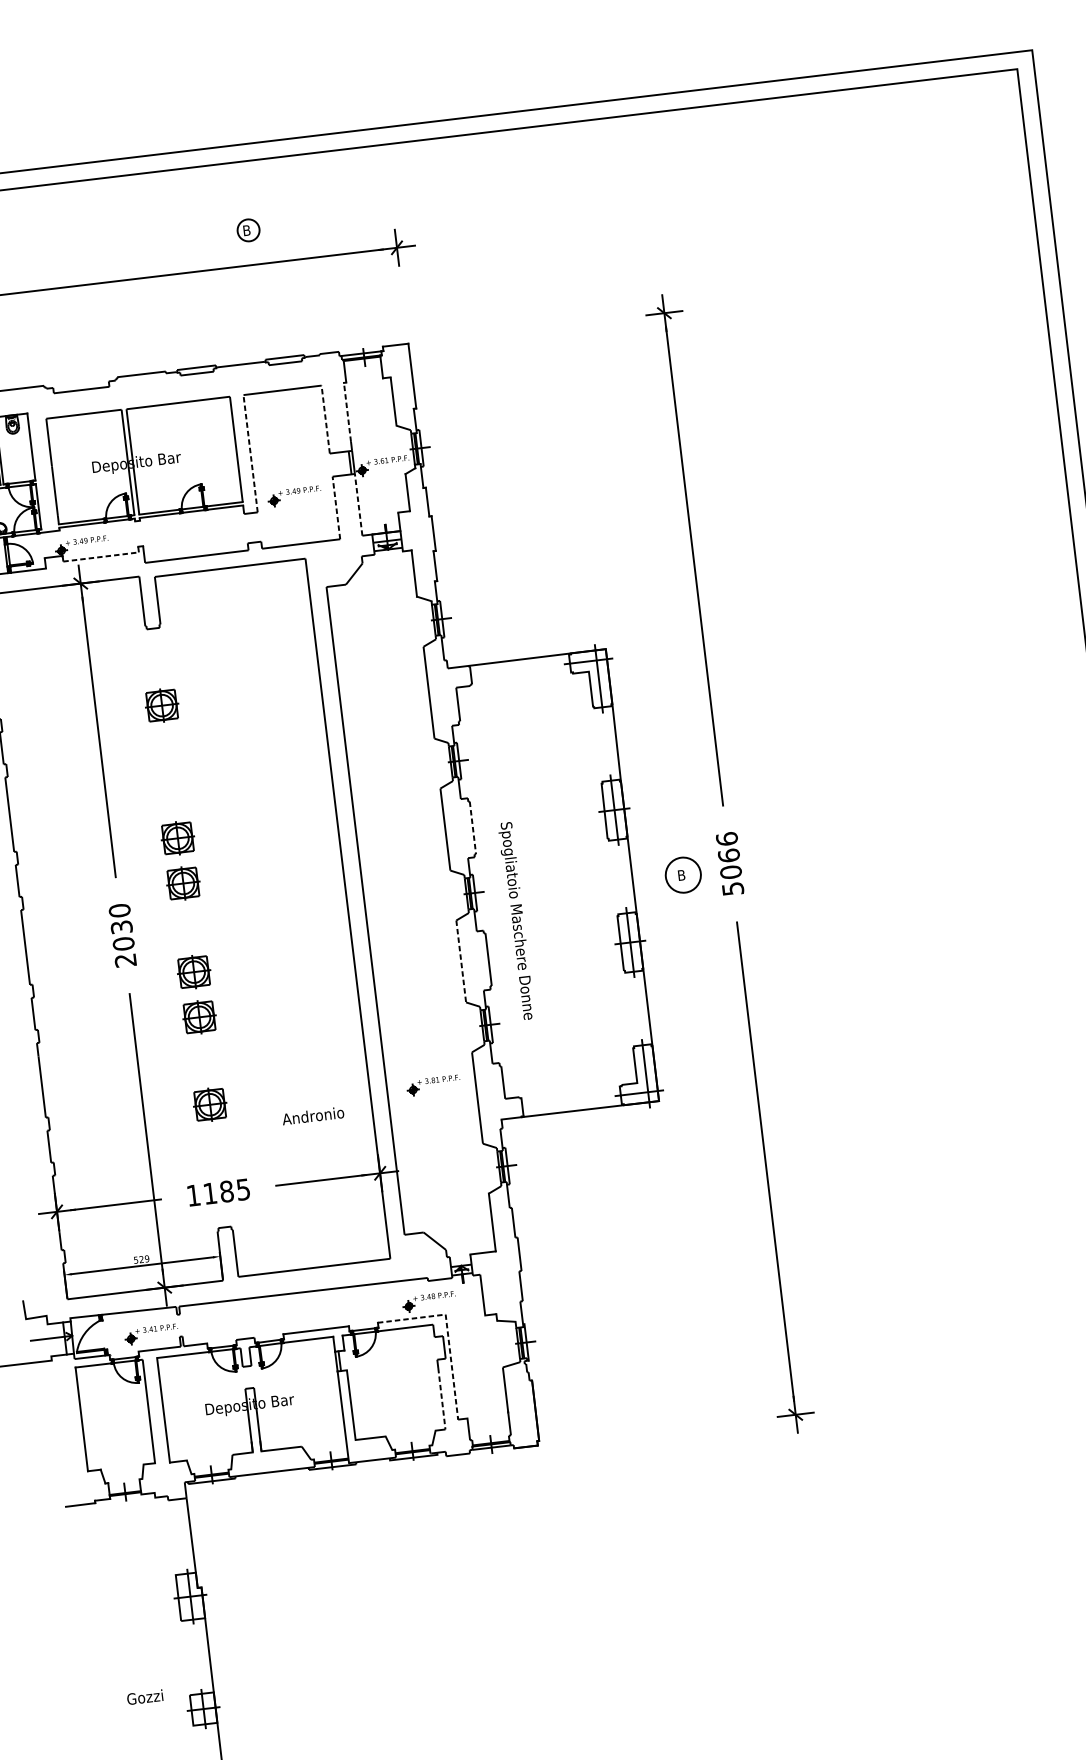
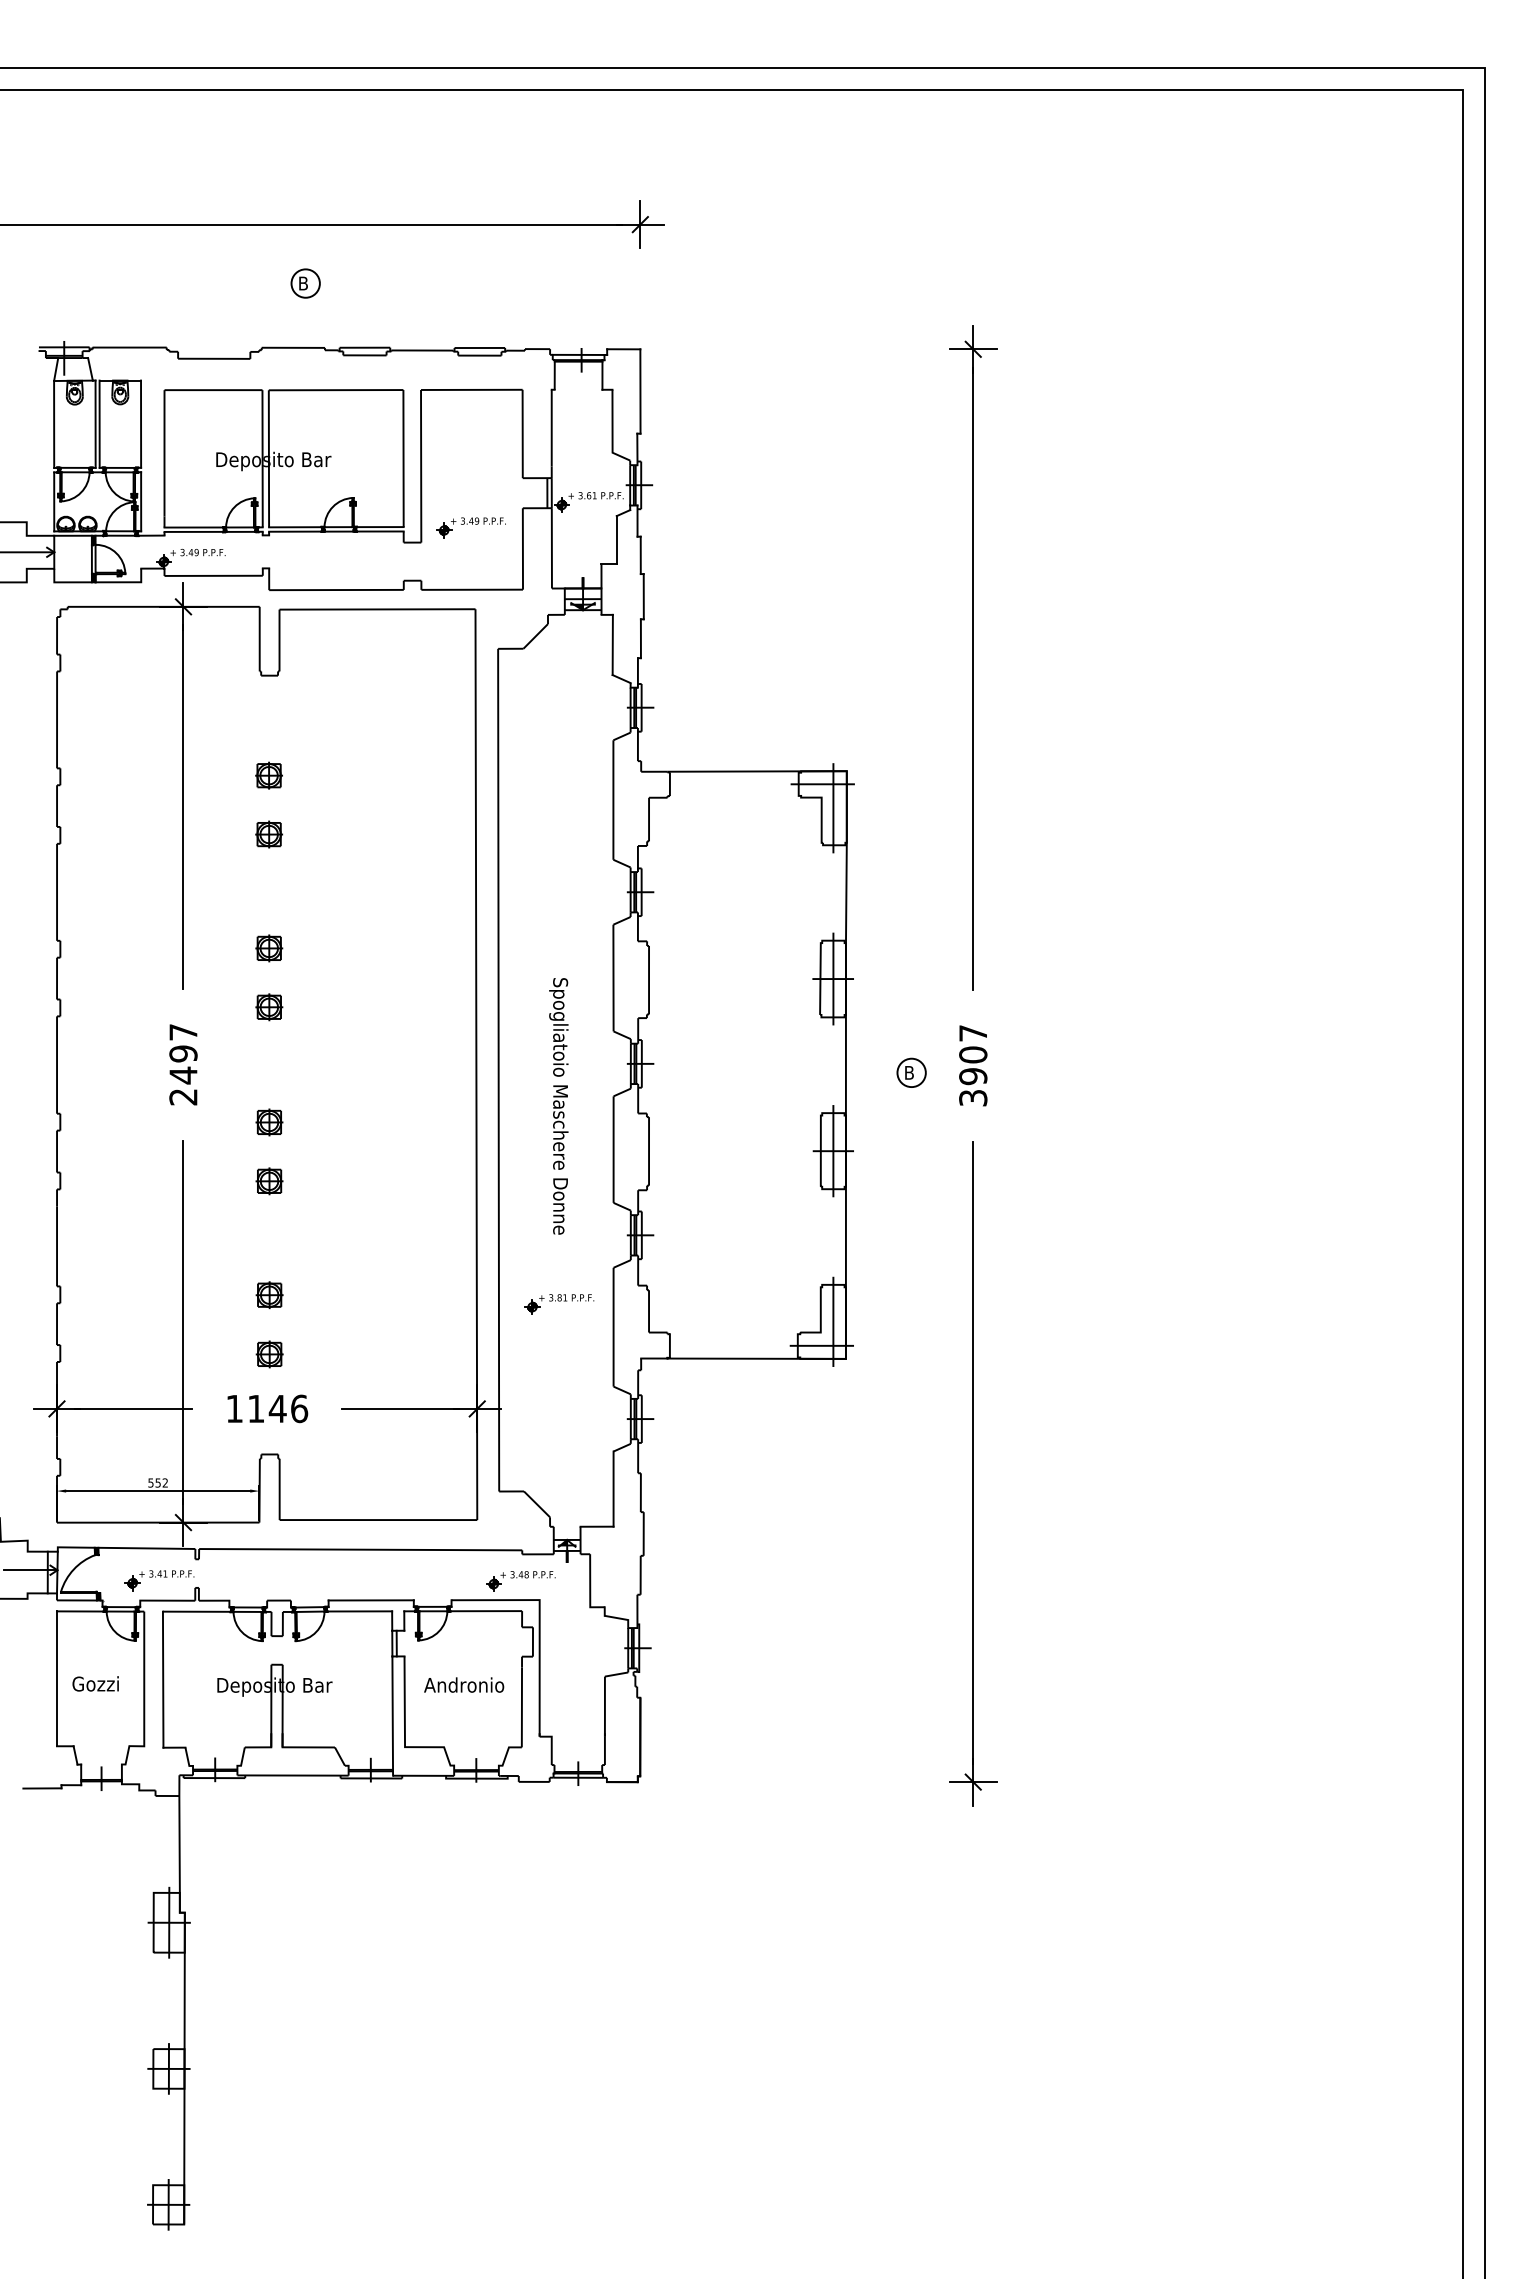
part: (248, 230) -> (305, 283), moved
line: (347, 411) -> (551, 427), dashed -> solid
line: (325, 419) -> (522, 433), dashed -> solid
line: (250, 453) -> (421, 465), dashed -> solid
line: (358, 504) -> (551, 547), dashed -> solid
line: (336, 507) -> (522, 548), dashed -> solid
line: (101, 556) -> (214, 575), dashed -> solid
part: (161, 705) -> (268, 775), size x0.62
part: (167, 750) -> (268, 834), added
line: (473, 828) -> (649, 980), dashed -> solid
part: (178, 838) -> (269, 948), size x0.62
text: (730, 863) -> (973, 1064), 5066 -> 3907
circle: (683, 874) -> (911, 1072), size x0.62
part: (183, 883) -> (269, 1007), size x0.62
text: (516, 921) -> (558, 1106), moved
text: (121, 927) -> (183, 1053), 2030 -> 2497
line: (461, 962) -> (613, 1150), dashed -> solid
part: (194, 972) -> (269, 1122), size x0.62
part: (199, 1017) -> (269, 1181), size x0.62
part: (210, 1105) -> (269, 1295), size x0.62
text: (313, 1115) -> (464, 1684), moved
part: (215, 1150) -> (269, 1354), added
text: (235, 1190) -> (288, 1408), 1185 -> 1146
text: (144, 1258) -> (161, 1482), 529 -> 552
line: (447, 1333) -> (539, 1624), dashed -> solid
line: (441, 1398) -> (521, 1707), dashed -> solid
text: (144, 1697) -> (95, 1683), moved

